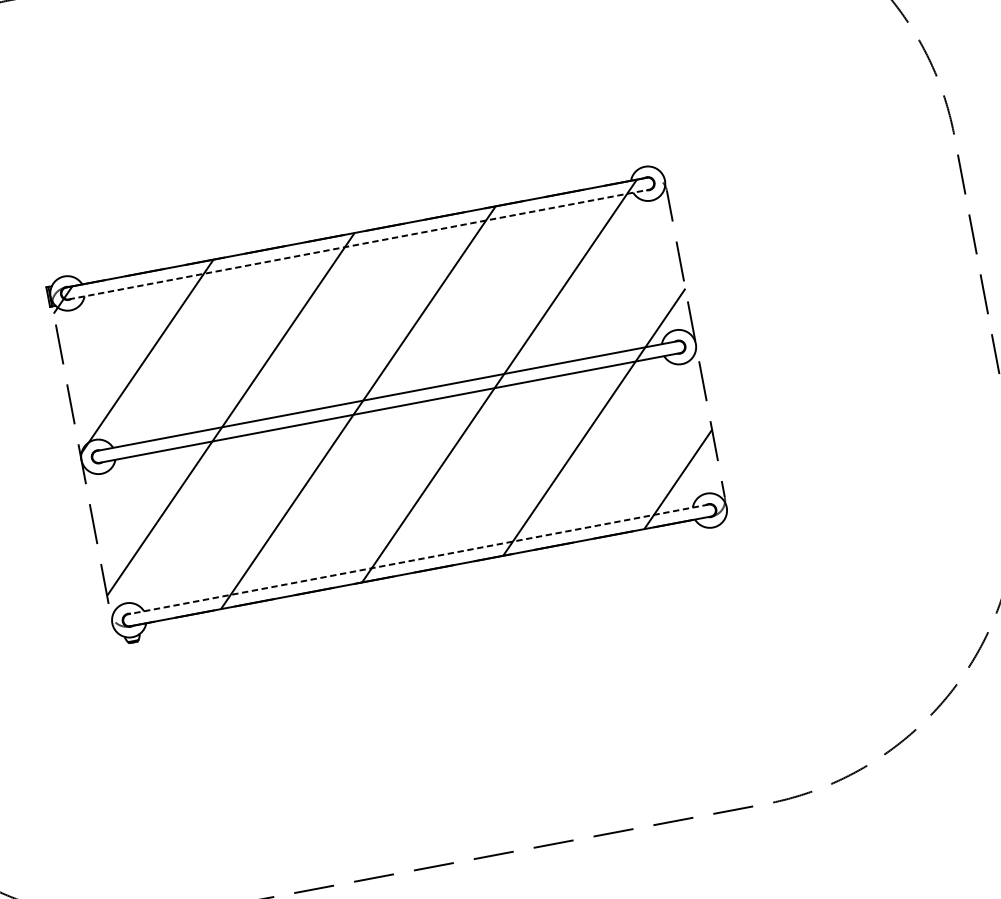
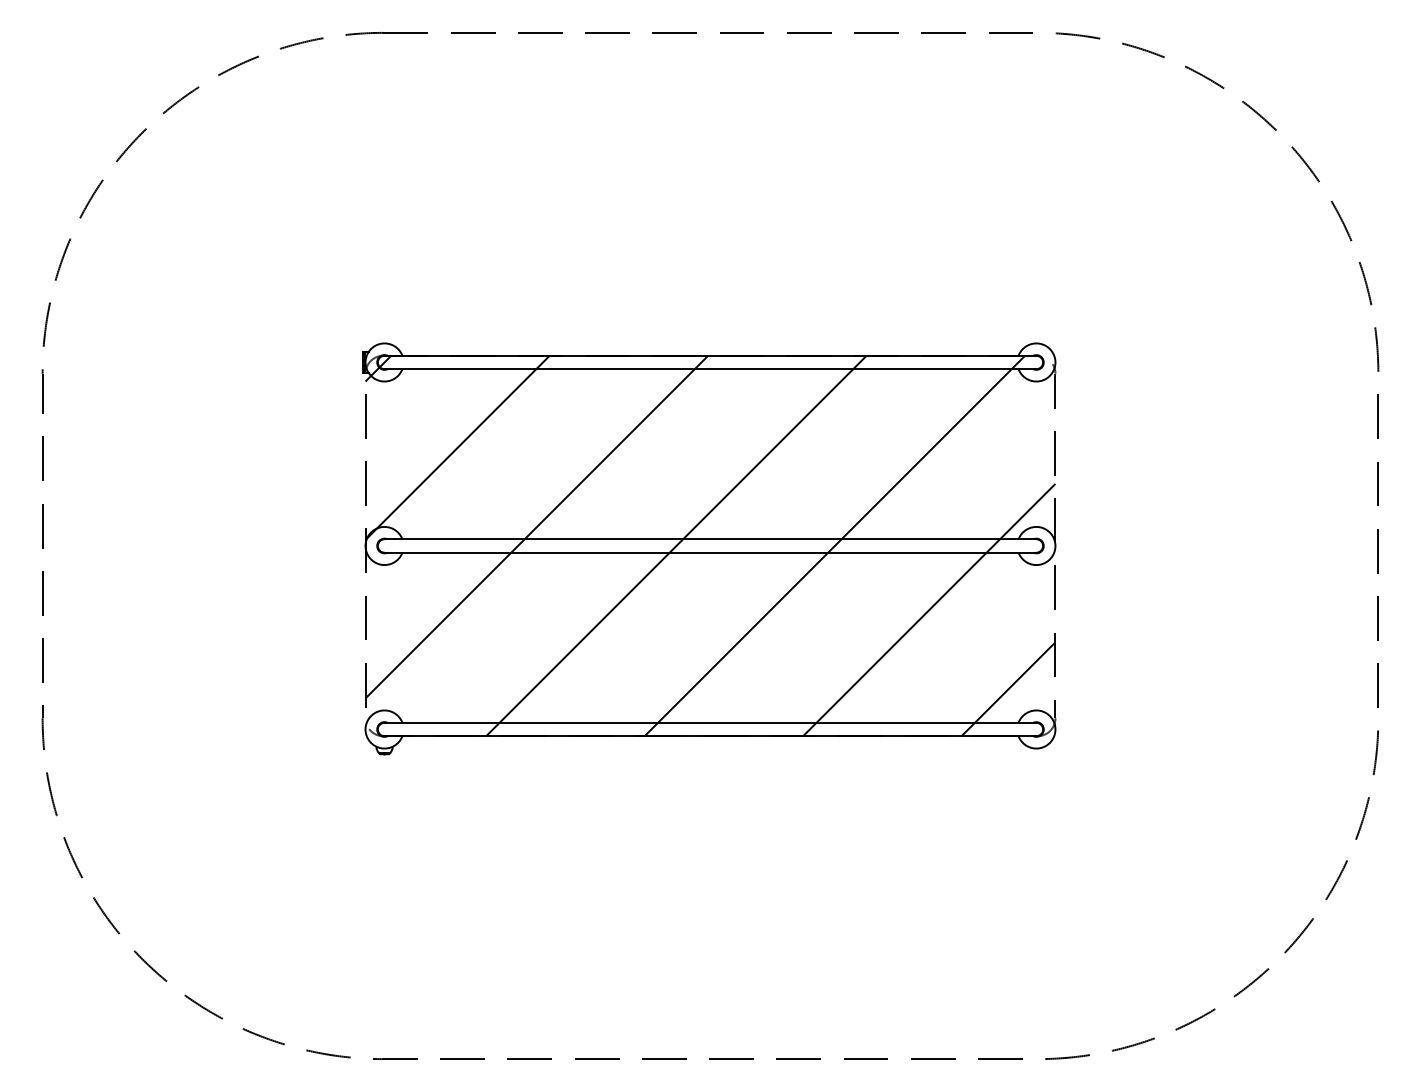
line: (358, 244) -> (710, 369), dashed -> solid
line: (418, 559) -> (710, 722), dashed -> solid

